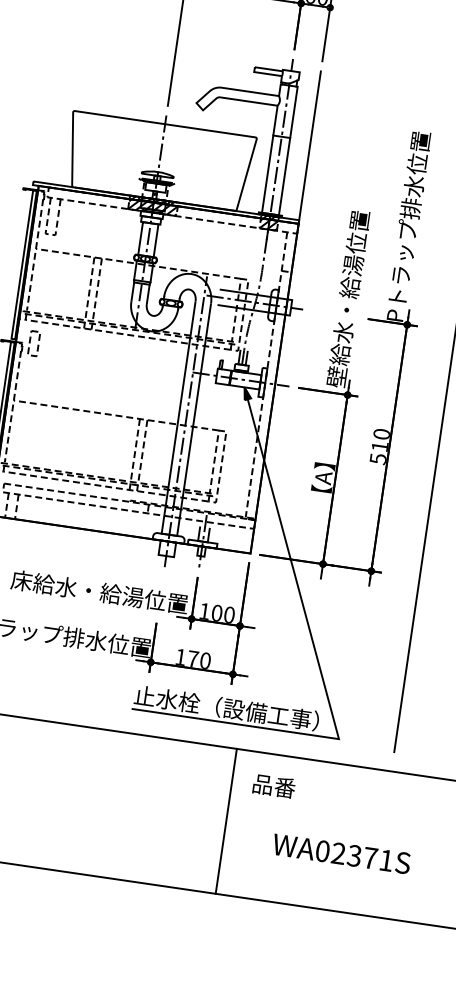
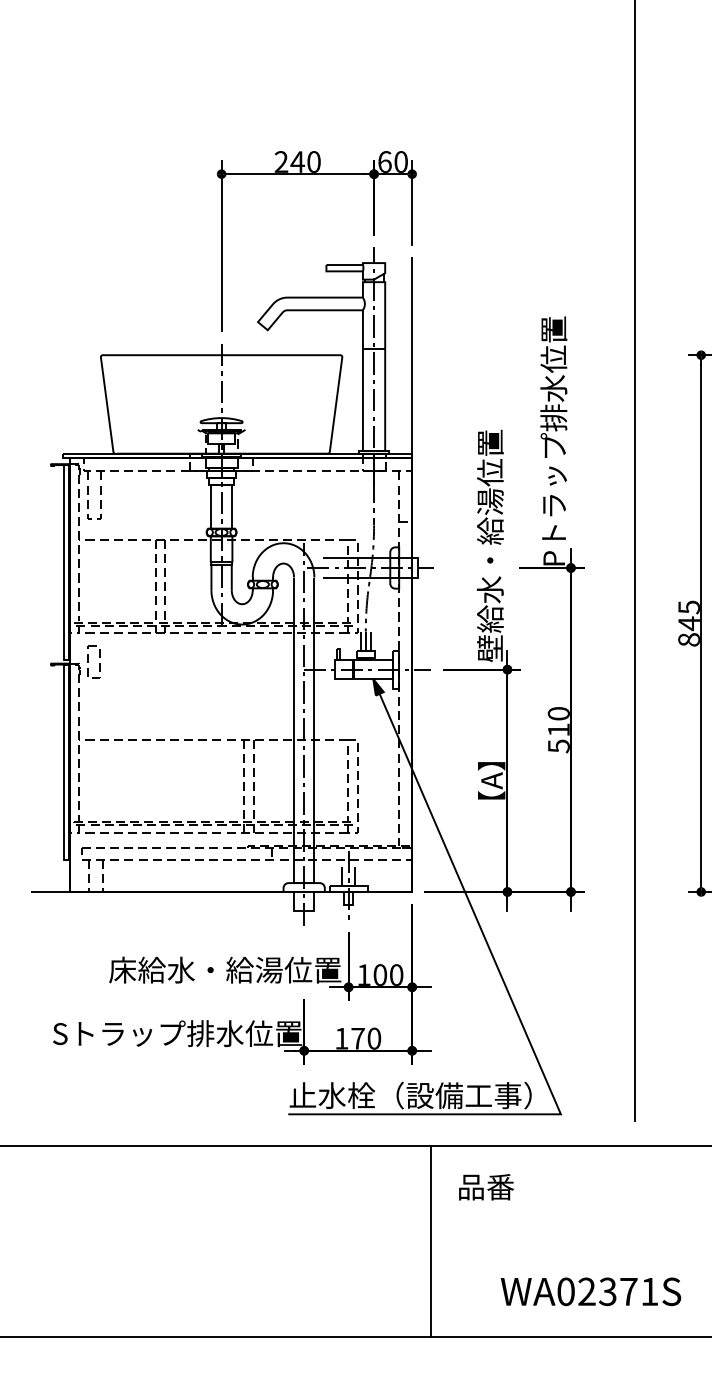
hatch: (153, 205) -> (221, 462), removed
hatch: (268, 222) -> (373, 462), removed
text: (341, 853) -> (590, 1291), moved

